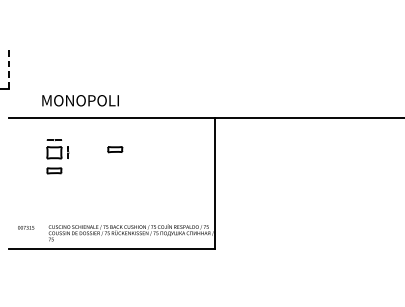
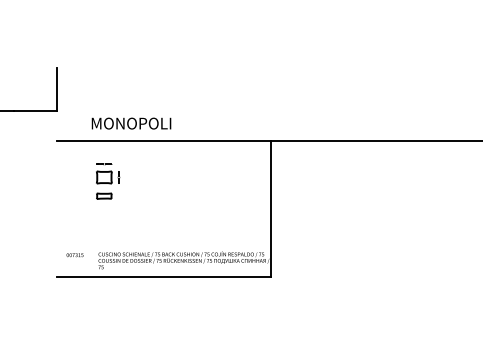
line: (9, 67) -> (57, 89), dashed -> solid
part: (115, 148) -> (167, 173), removed

